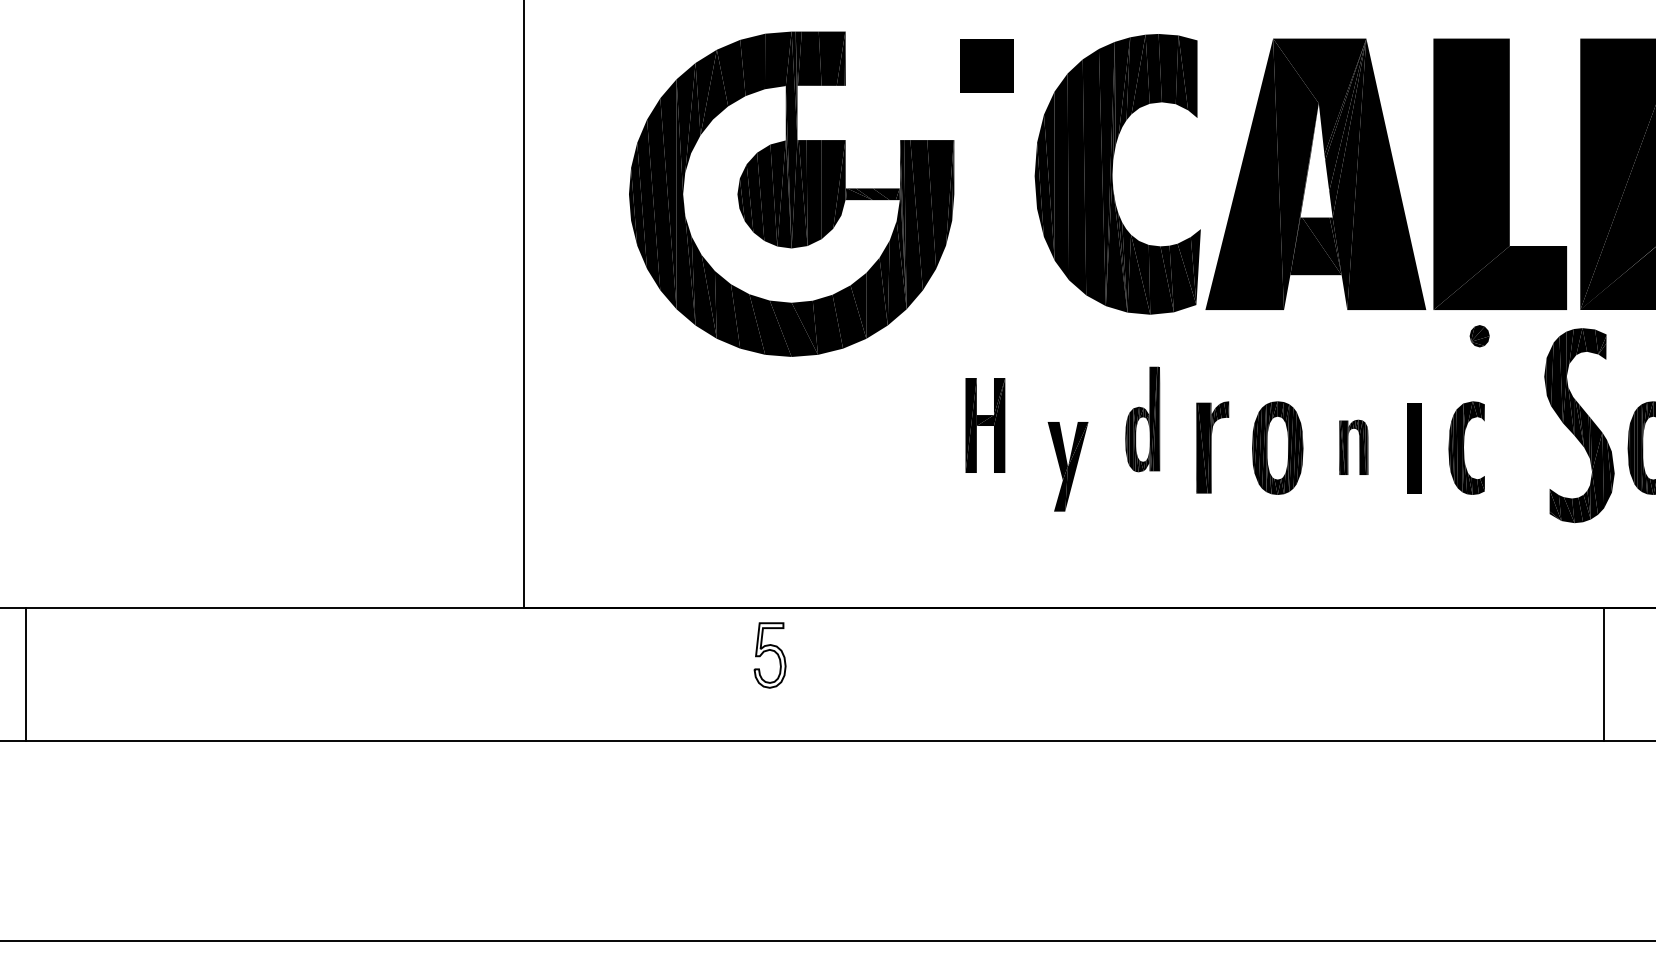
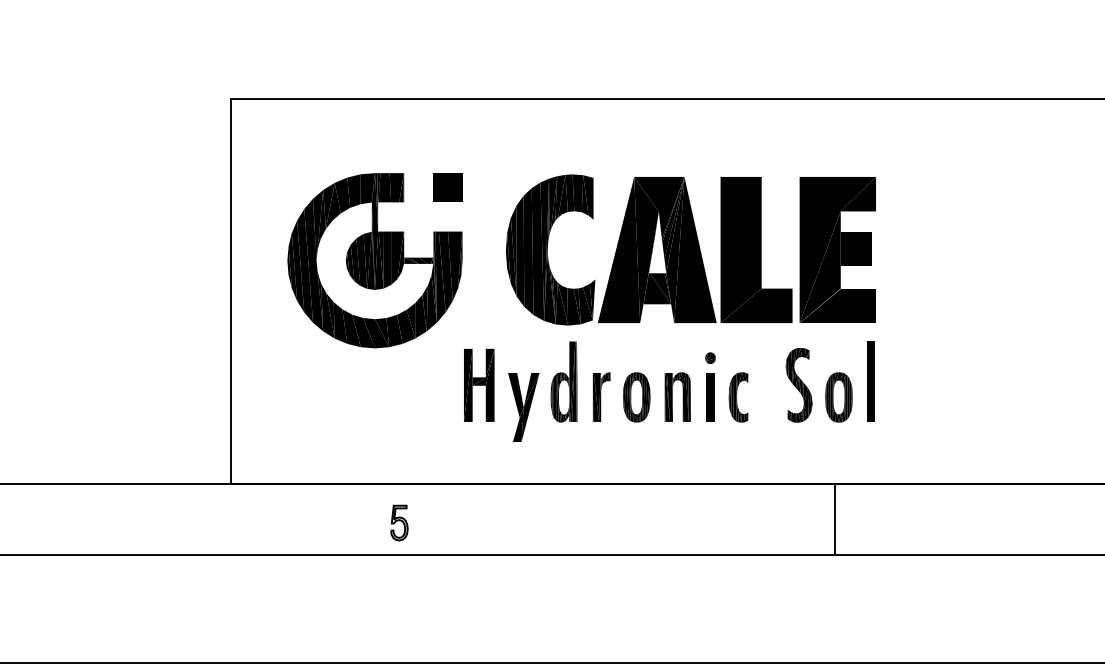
part: (985, 65) -> (447, 187), moved
part: (1479, 336) -> (710, 358), moved
part: (1141, 418) -> (563, 381), size x1.43
part: (985, 424) -> (479, 384), size x1.43
part: (1578, 425) -> (798, 385), size x0.71
part: (1353, 446) -> (677, 396), size x1.67
part: (1067, 466) -> (523, 407), size x1.43
part: (770, 654) -> (399, 522), moved
line: (1604, 674) -> (835, 519), moved

